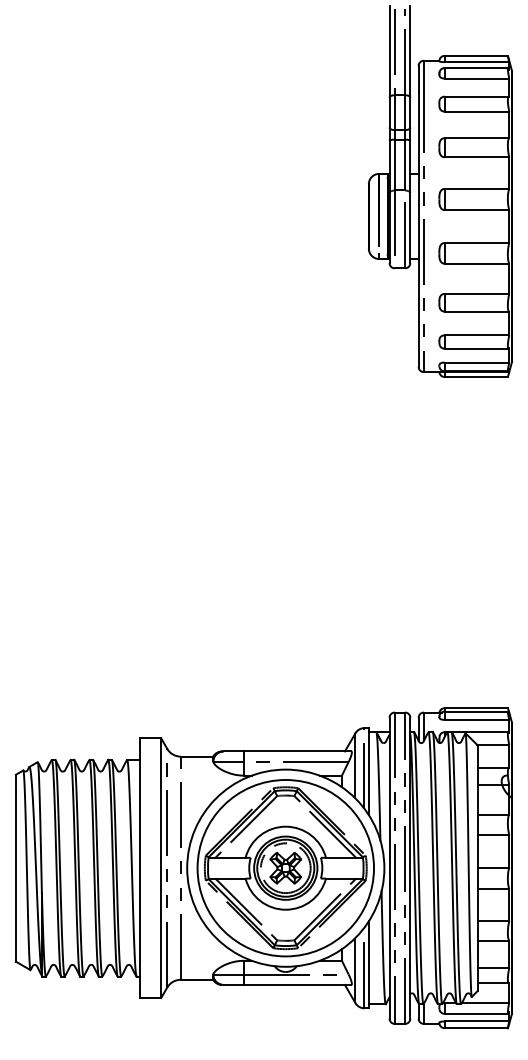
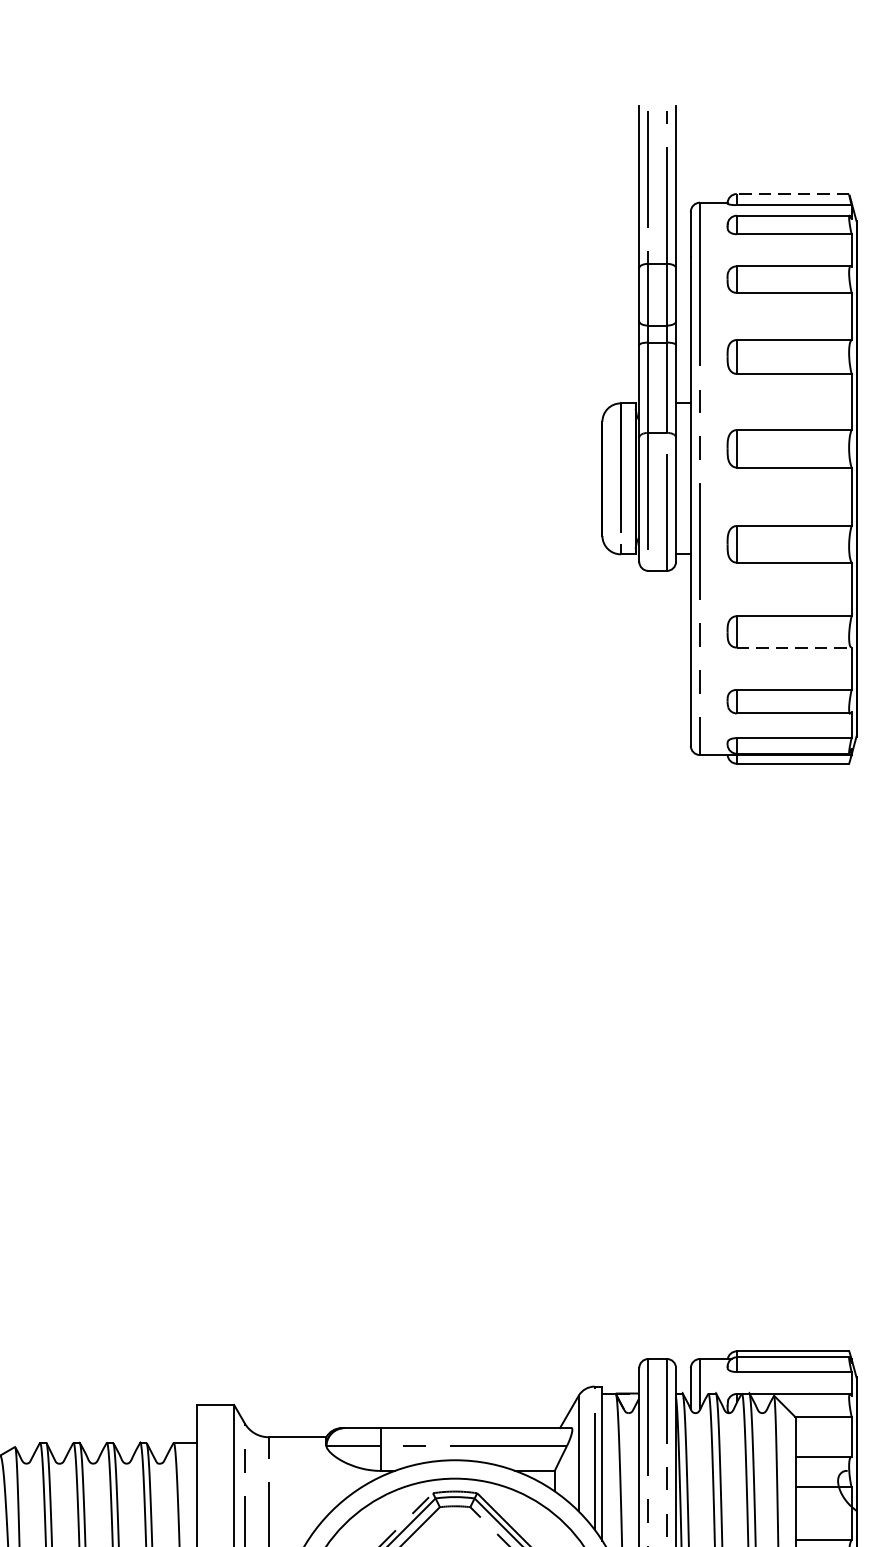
line: (476, 55) -> (793, 193), solid -> dashed
line: (477, 311) -> (795, 647), solid -> dashed

